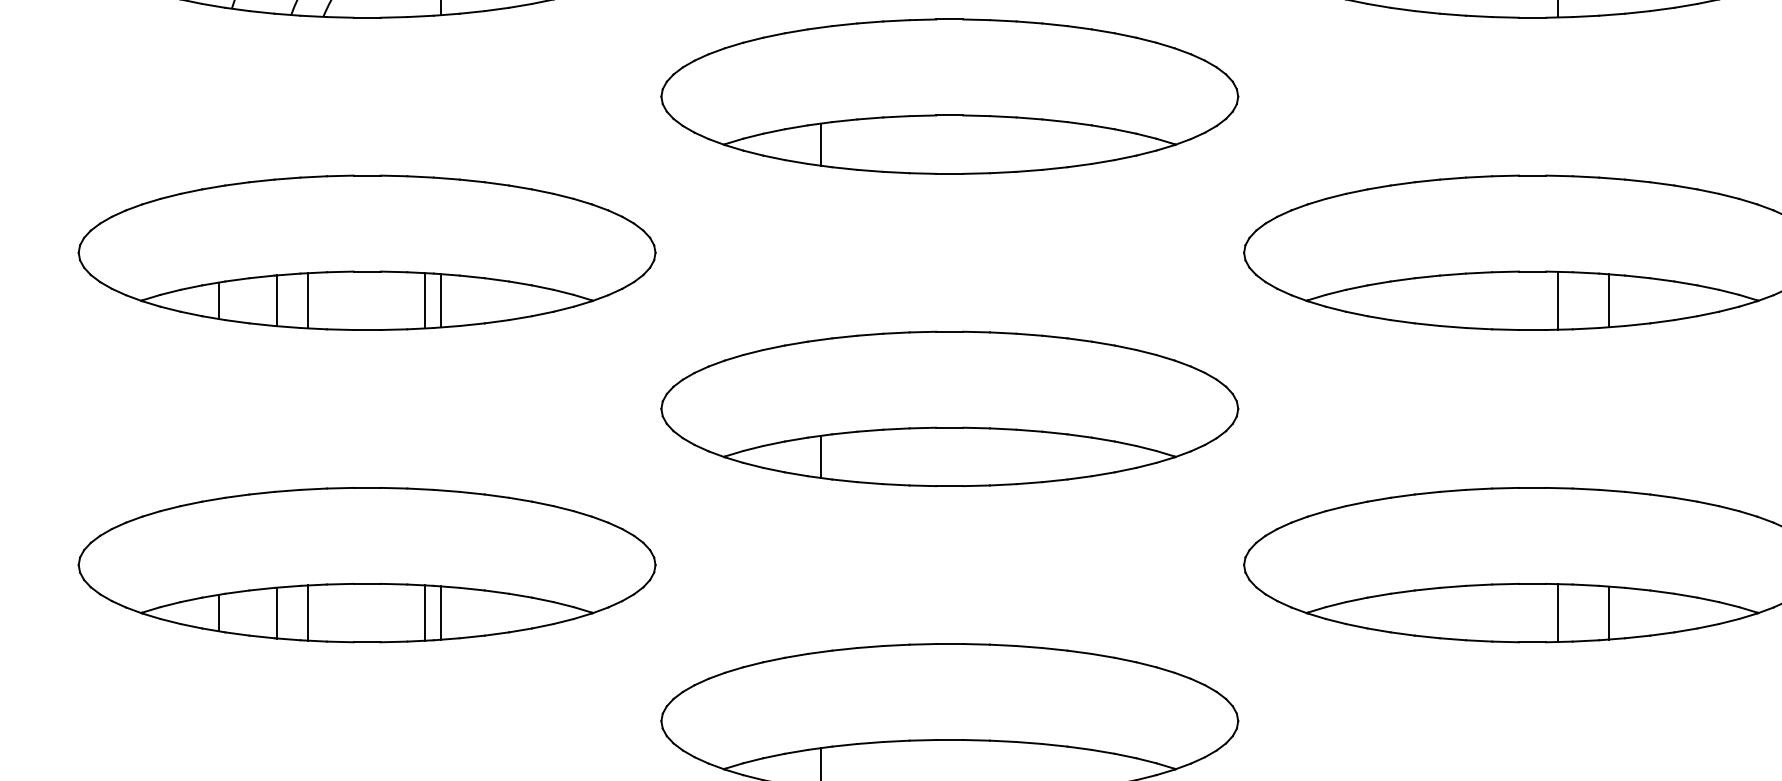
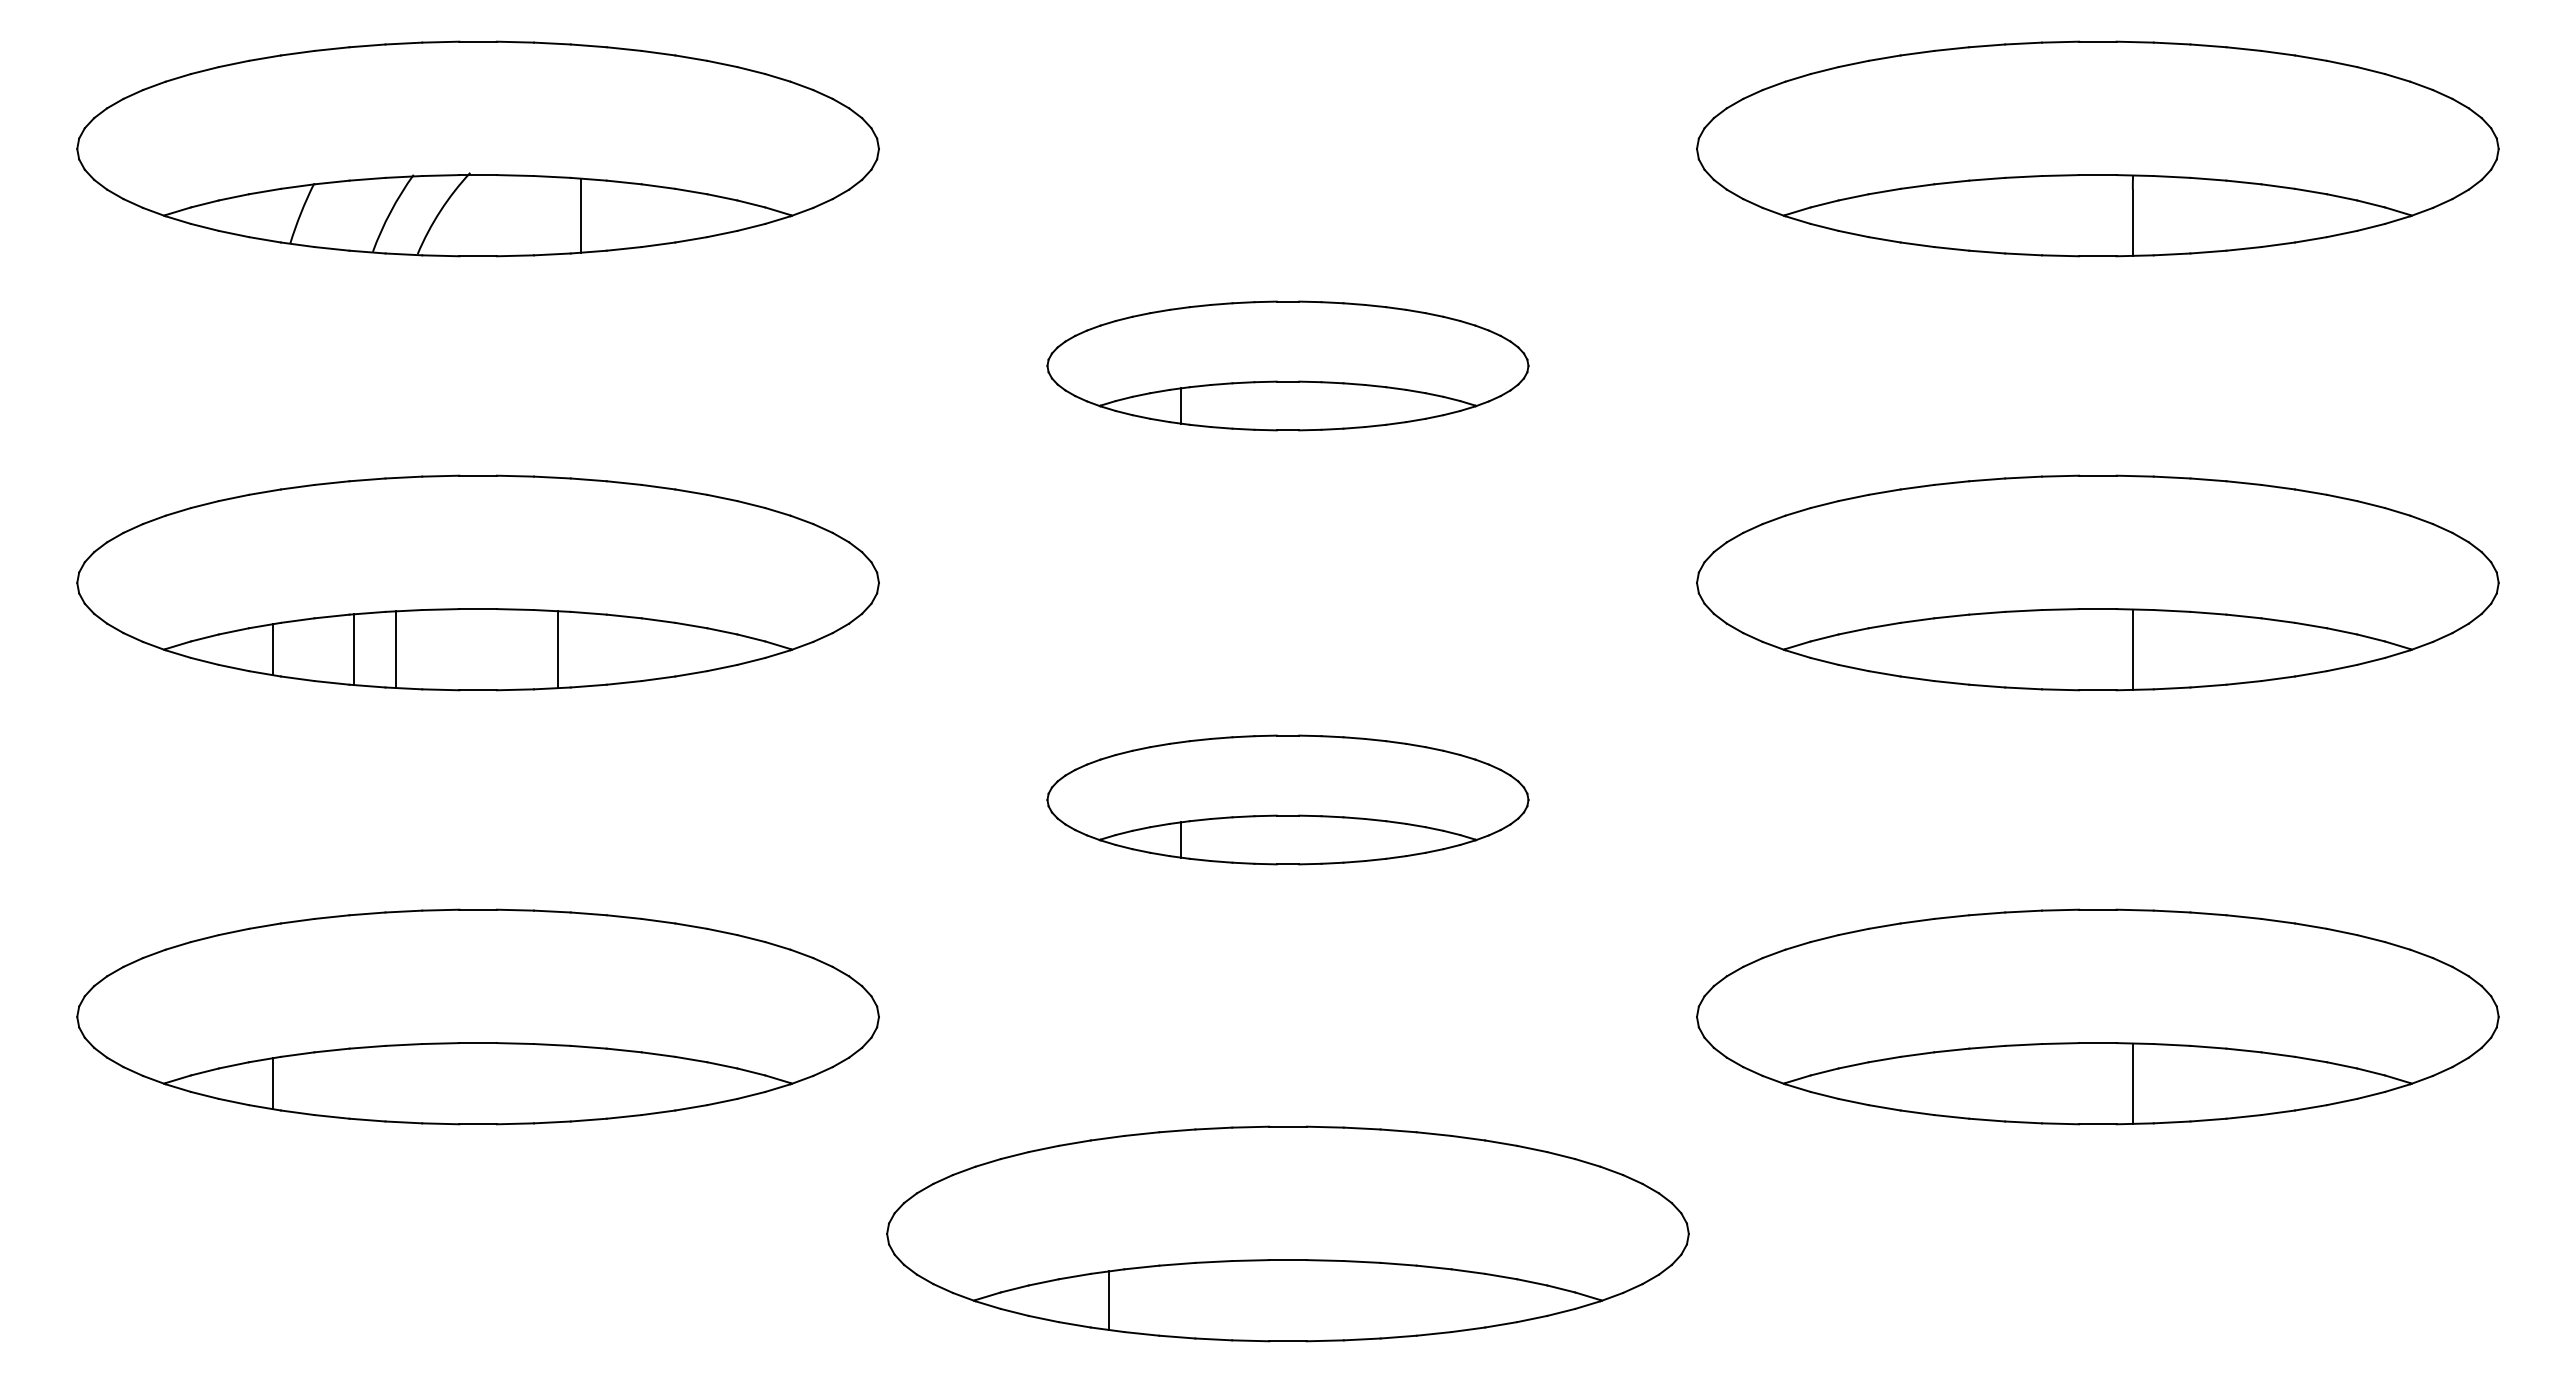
part: (949, 96) -> (1287, 365), size x0.6
line: (441, 300) -> (581, 649), removed
line: (1609, 300) -> (2204, 649), removed
part: (949, 408) -> (1287, 799), size x0.6
line: (277, 612) -> (353, 1083), removed
line: (308, 612) -> (396, 1083), removed
line: (424, 612) -> (558, 1083), removed
line: (441, 612) -> (581, 1083), removed
line: (1609, 612) -> (2204, 1083), removed

